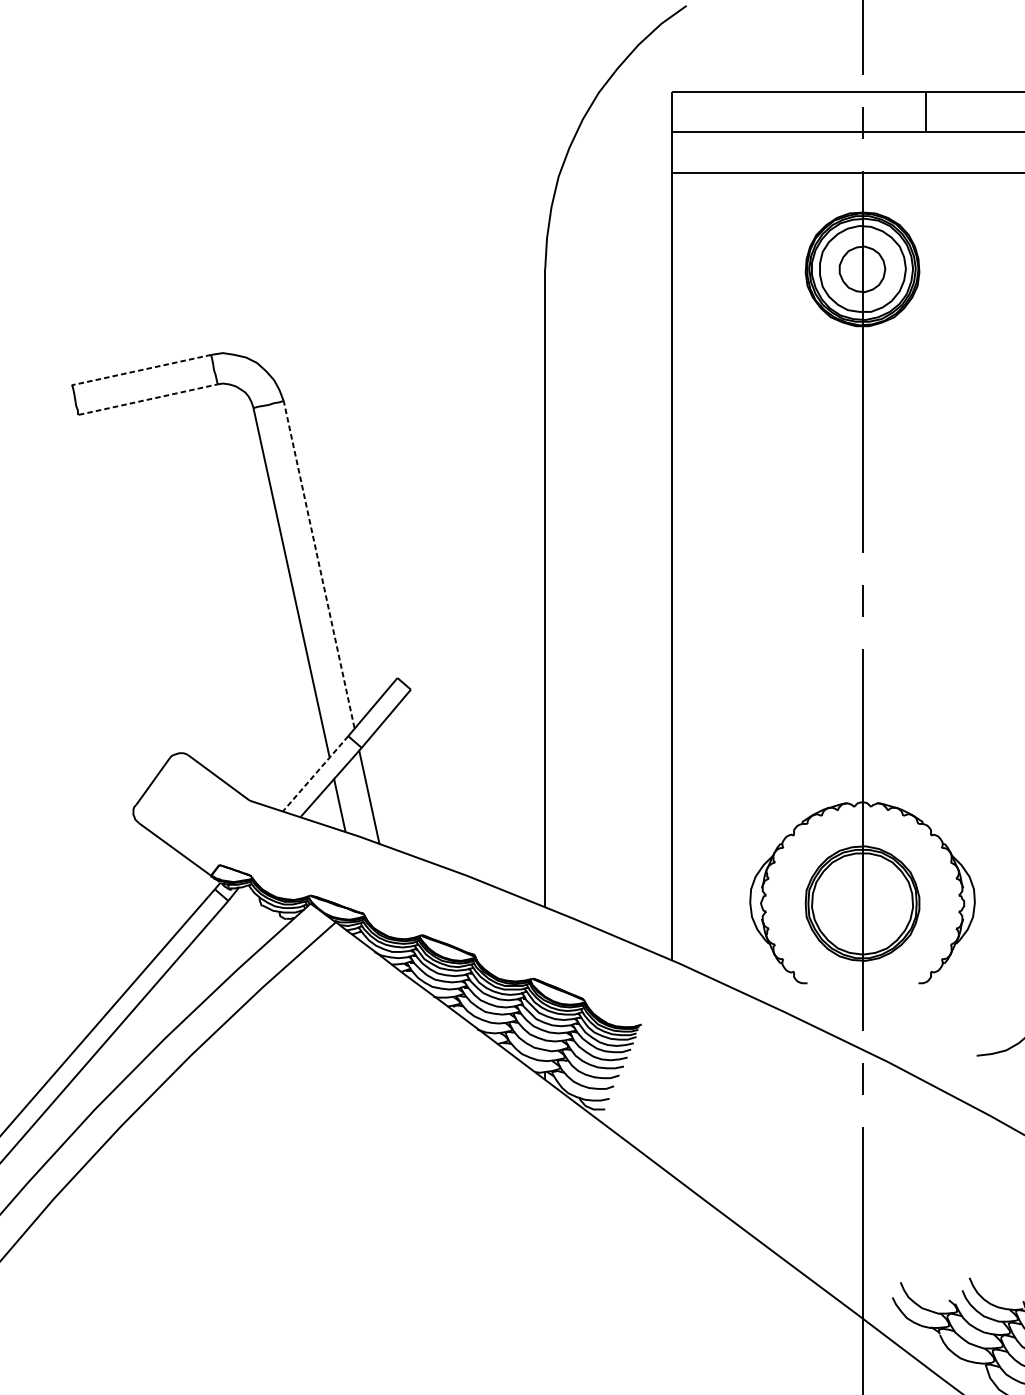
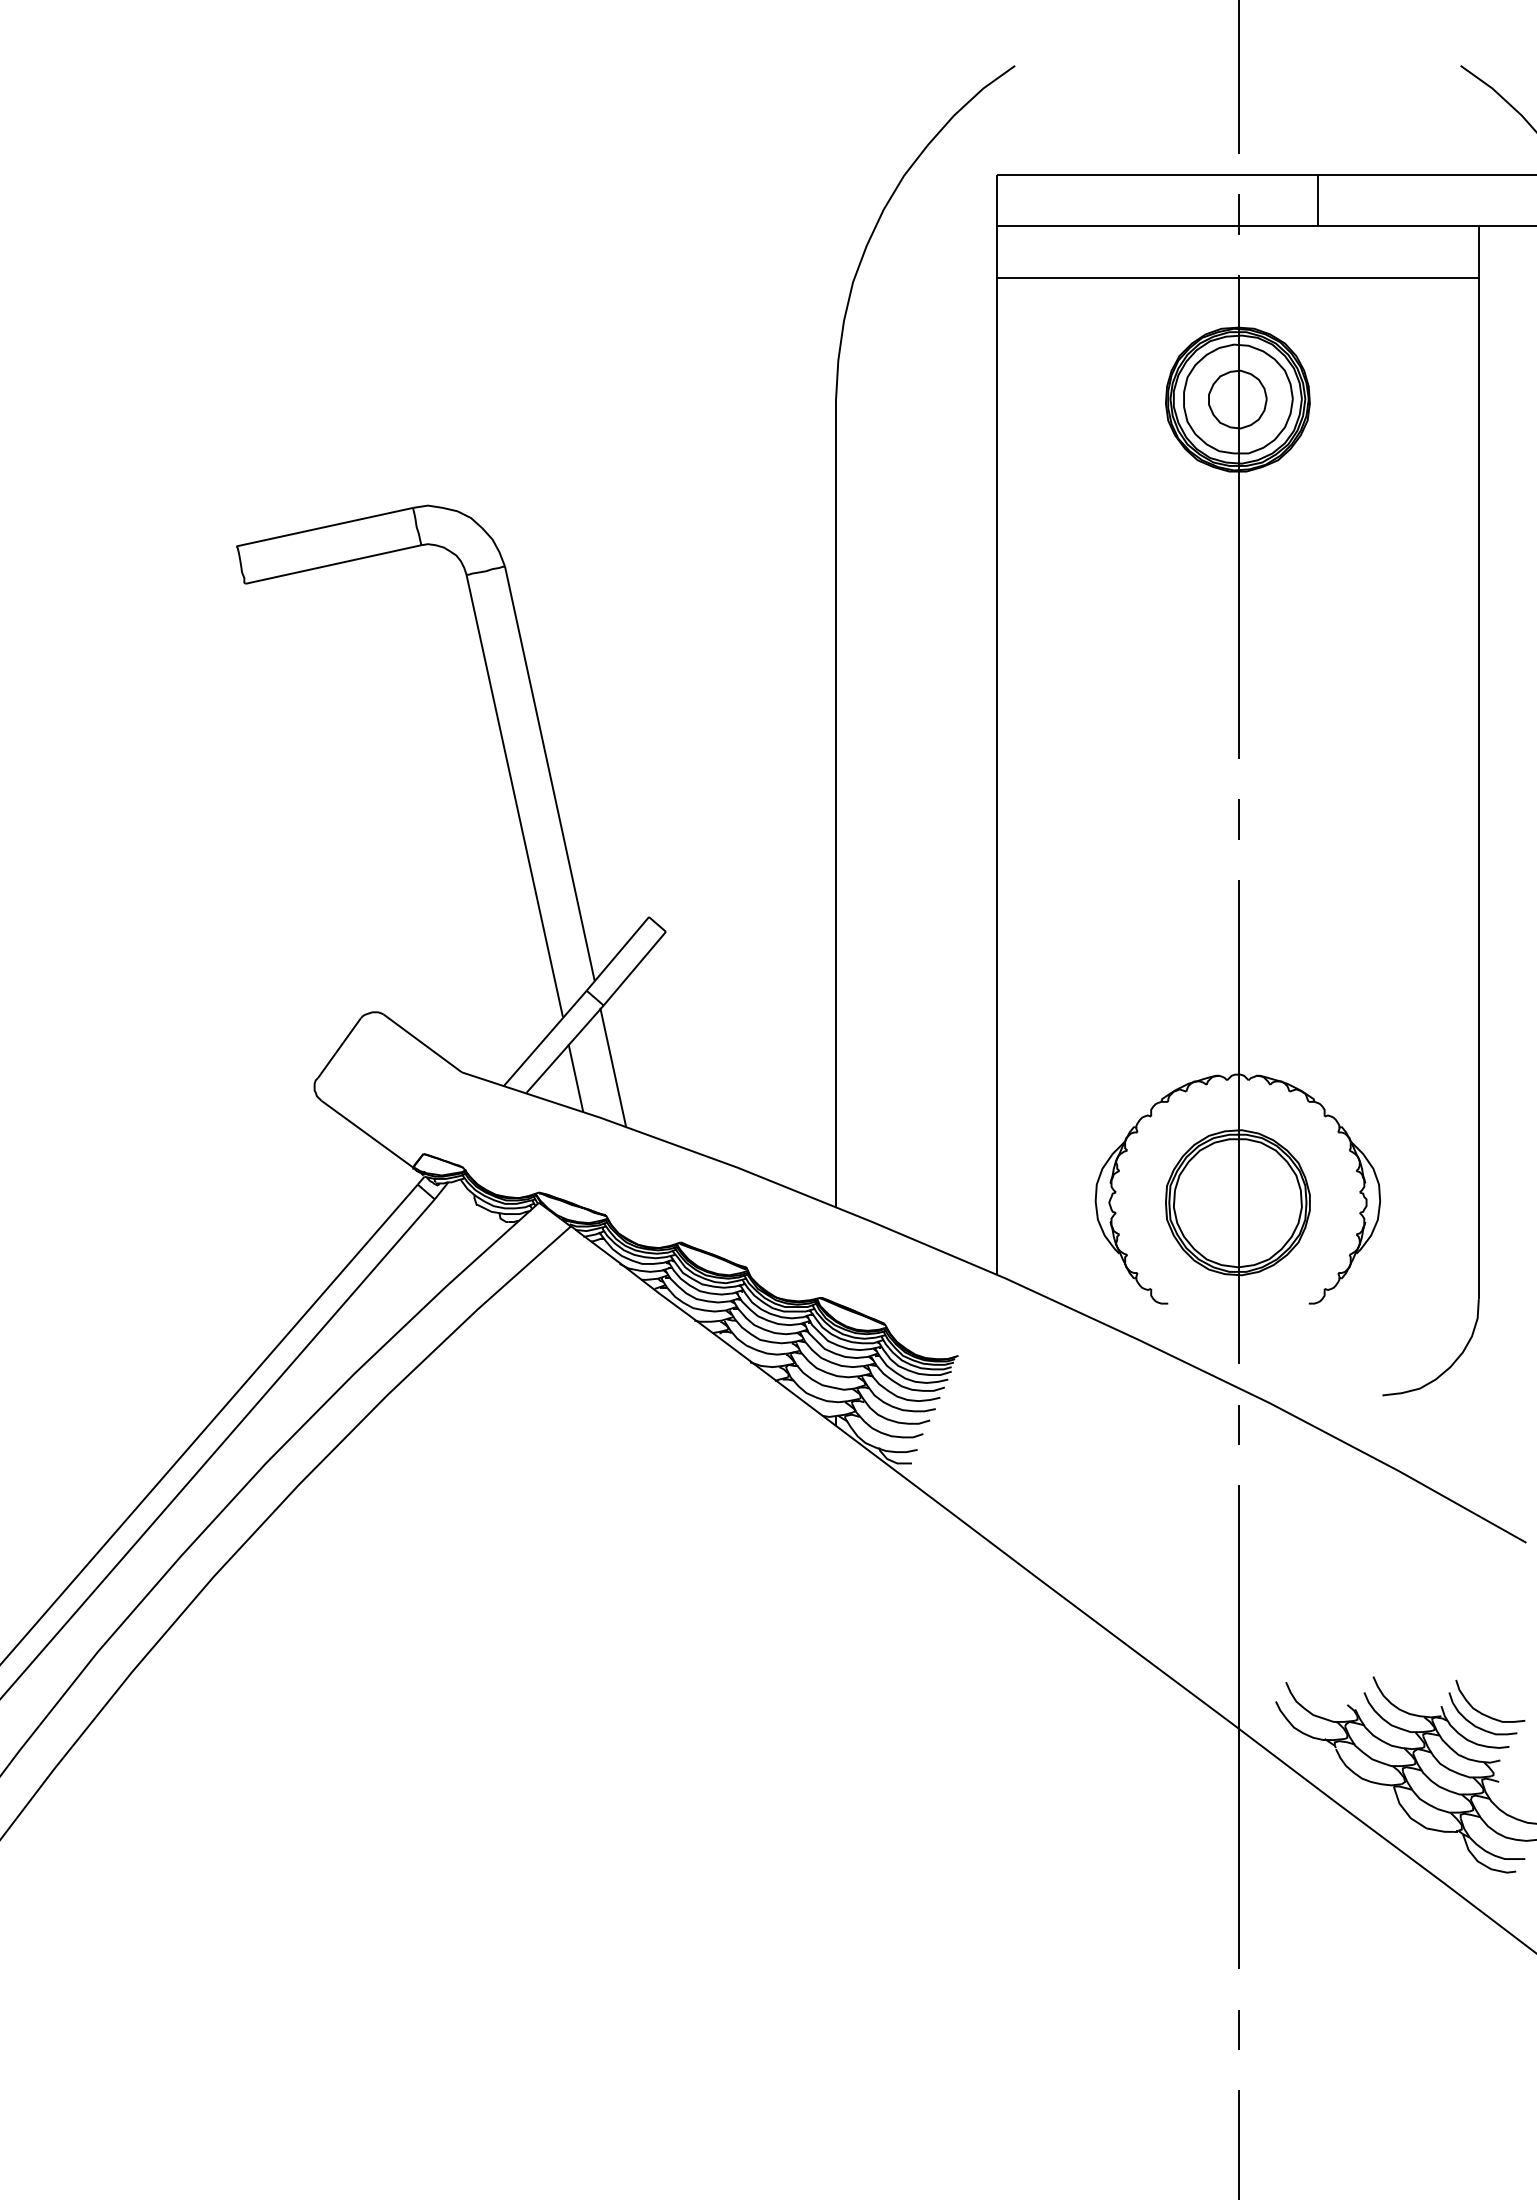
line: (141, 370) -> (324, 527), dashed -> solid
line: (148, 399) -> (333, 564), dashed -> solid
line: (318, 564) -> (549, 773), dashed -> solid
line: (314, 773) -> (544, 1038), dashed -> solid

